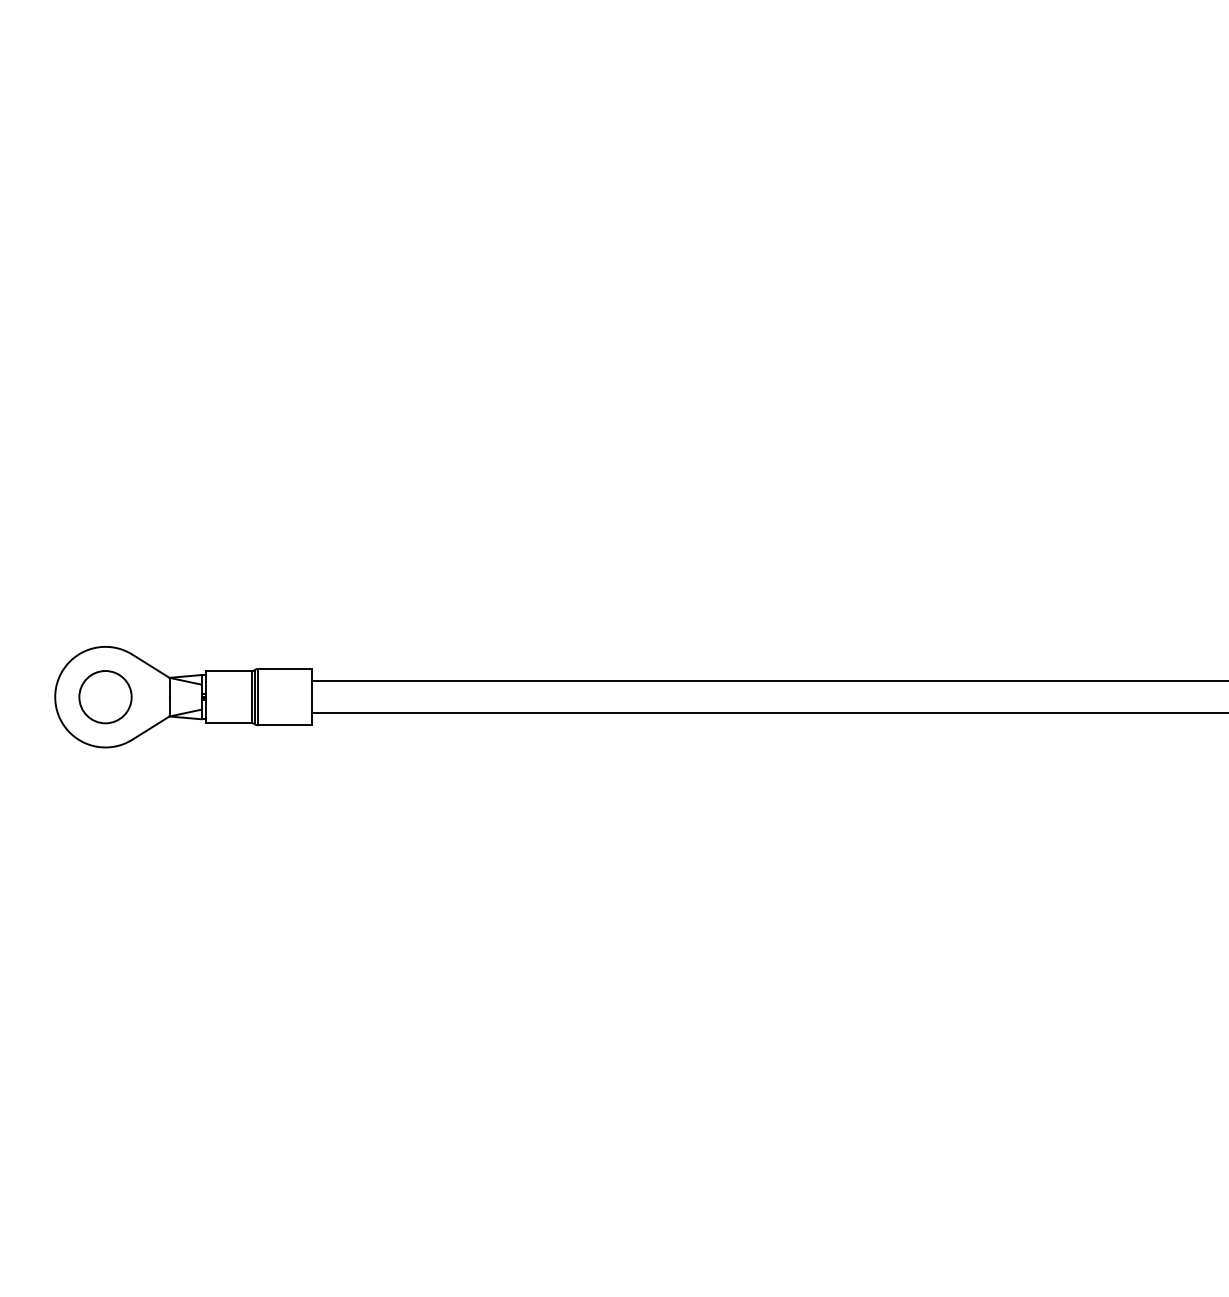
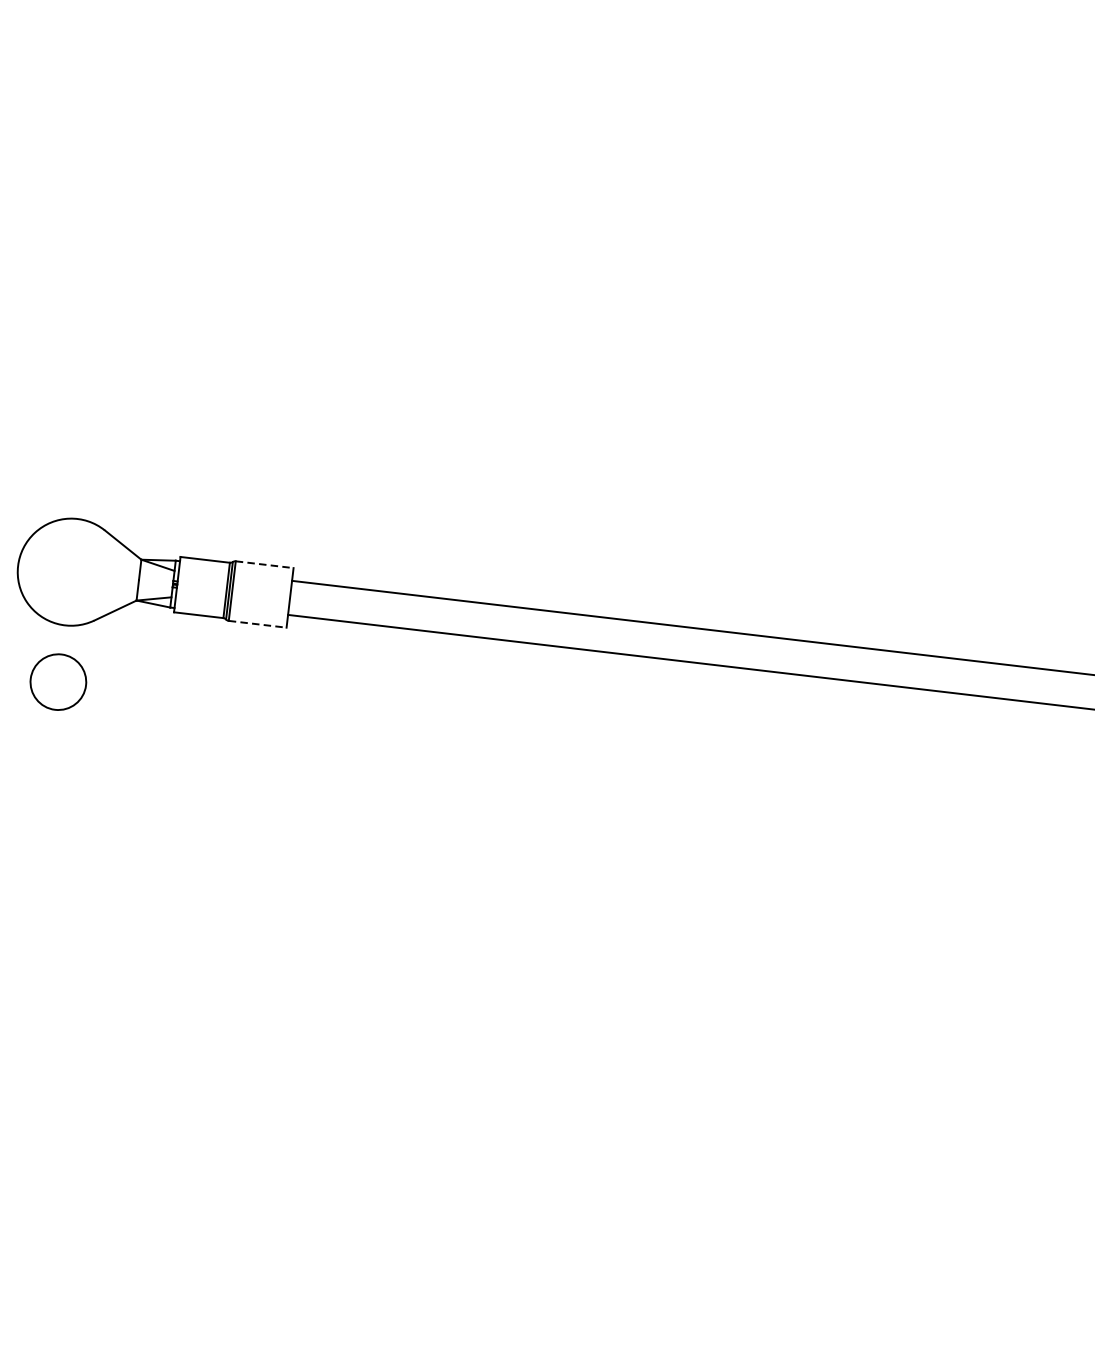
line: (285, 669) -> (265, 565), solid -> dashed
circle: (105, 697) -> (58, 682), moved
line: (285, 725) -> (258, 624), solid -> dashed

